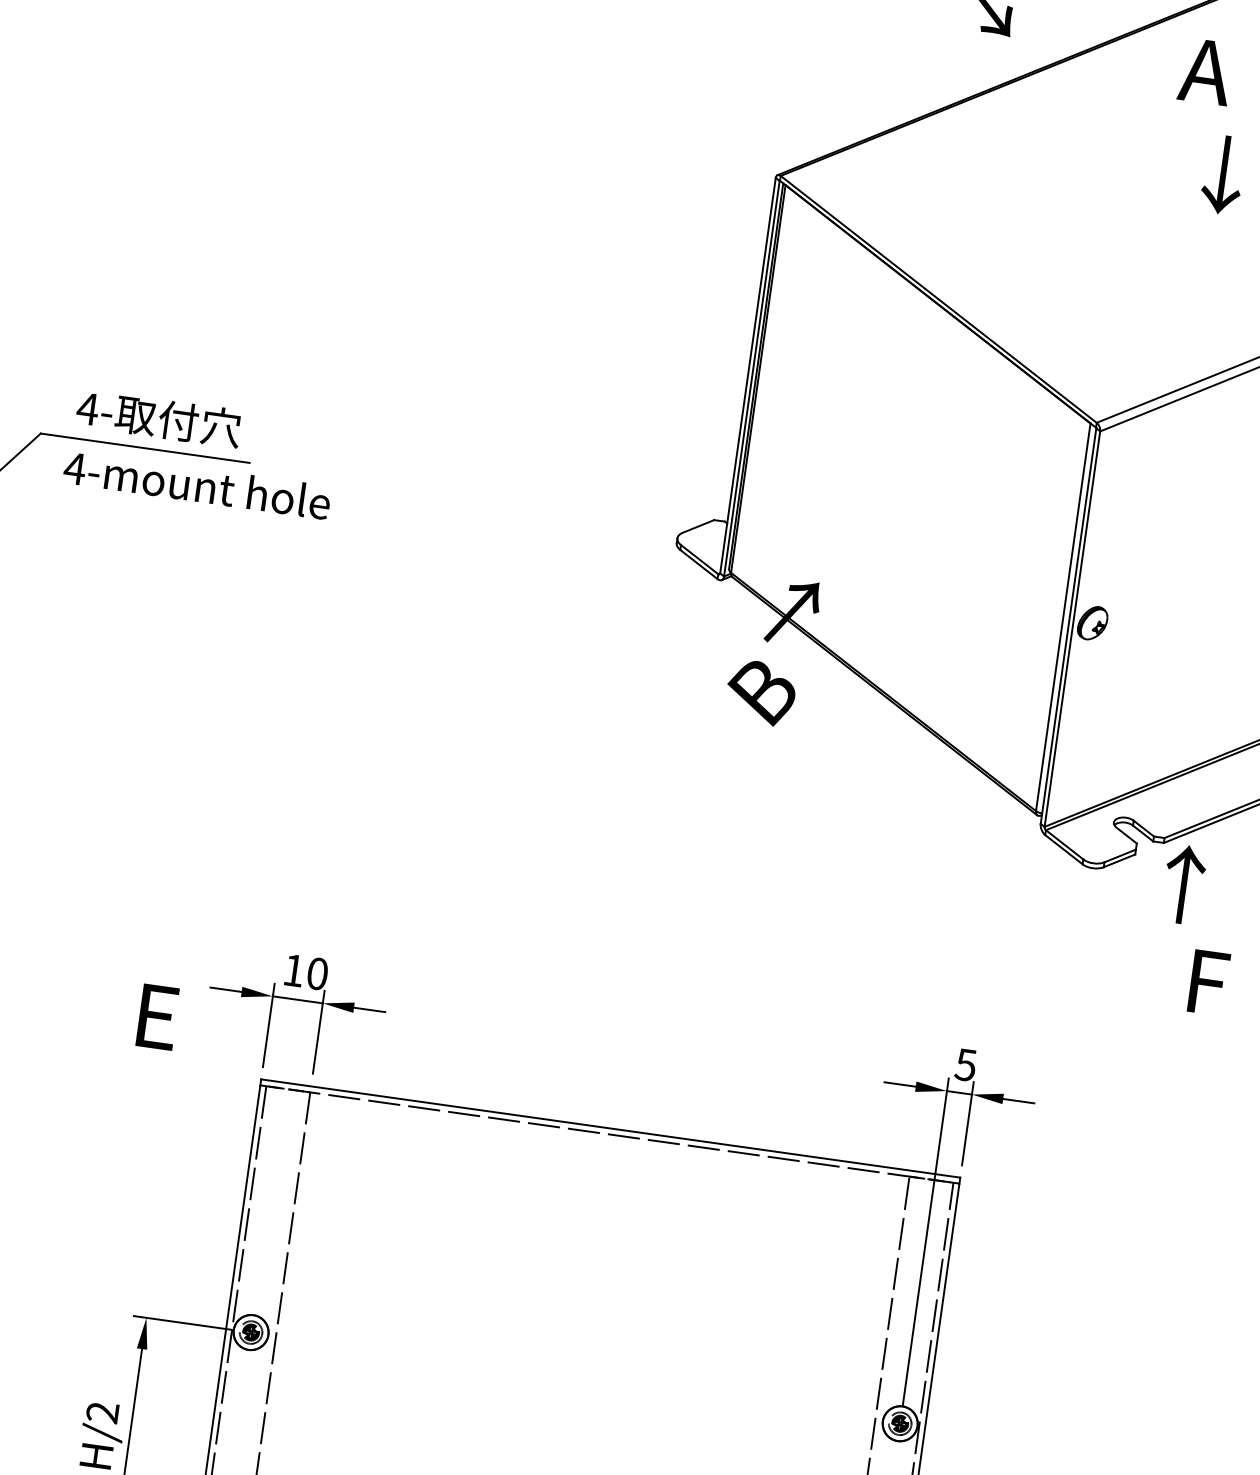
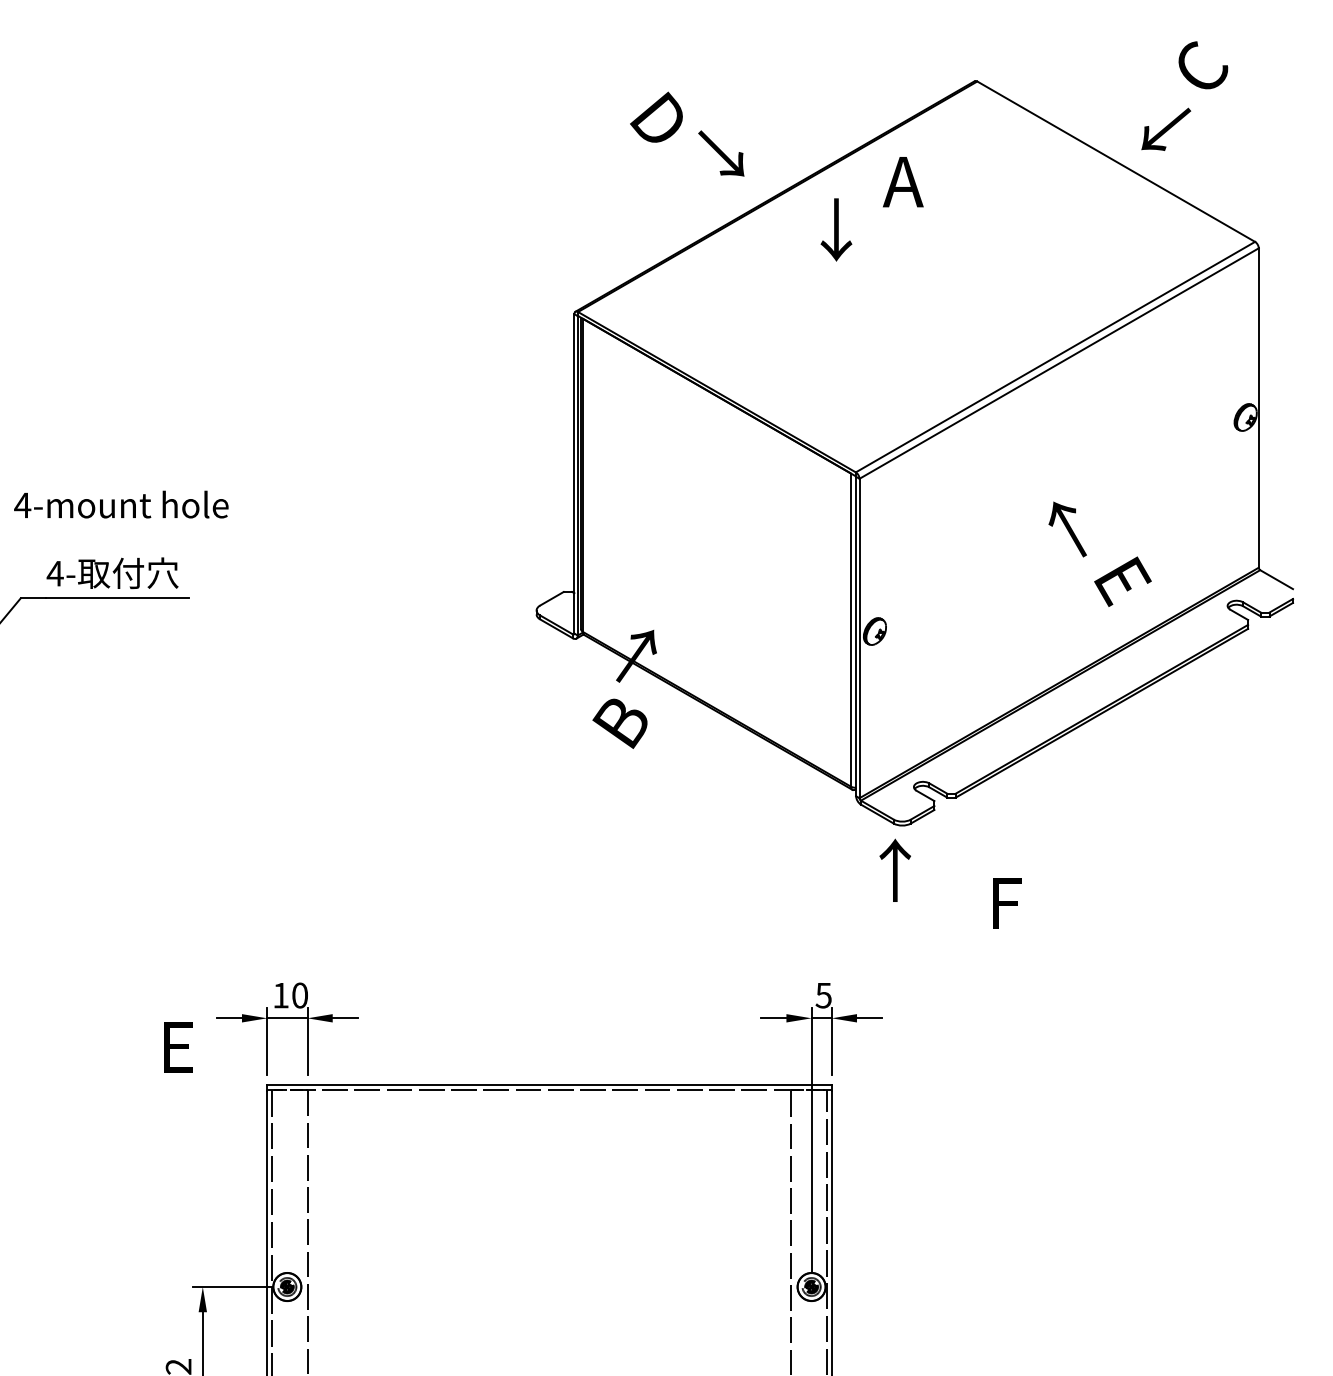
text: (1223, 174) -> (836, 229), moved
text: (197, 484) -> (121, 504), moved
text: (1183, 883) -> (894, 869), moved

